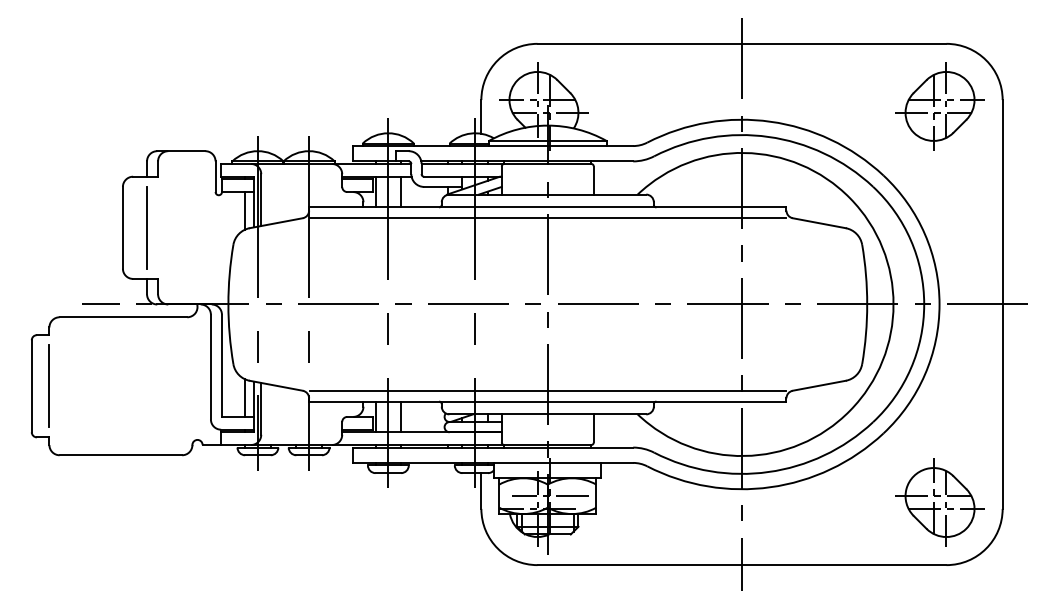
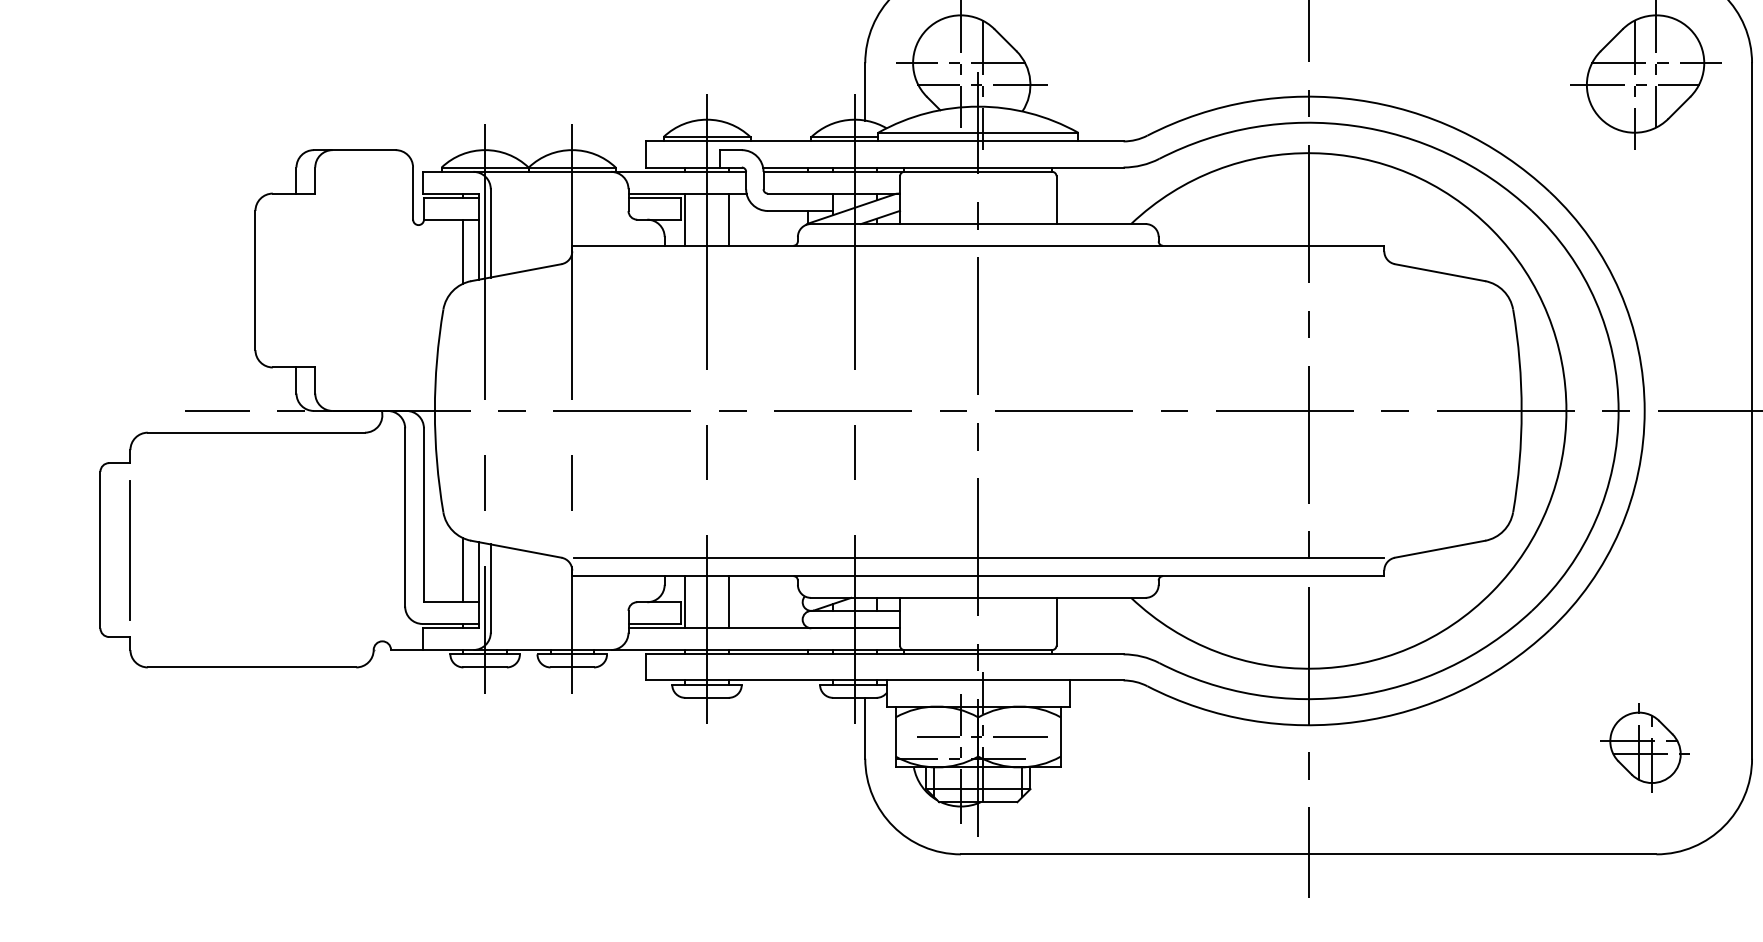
line: (548, 218) -> (979, 264), removed
line: (147, 227) -> (297, 279), removed
part: (939, 502) -> (1644, 747), size x0.6

